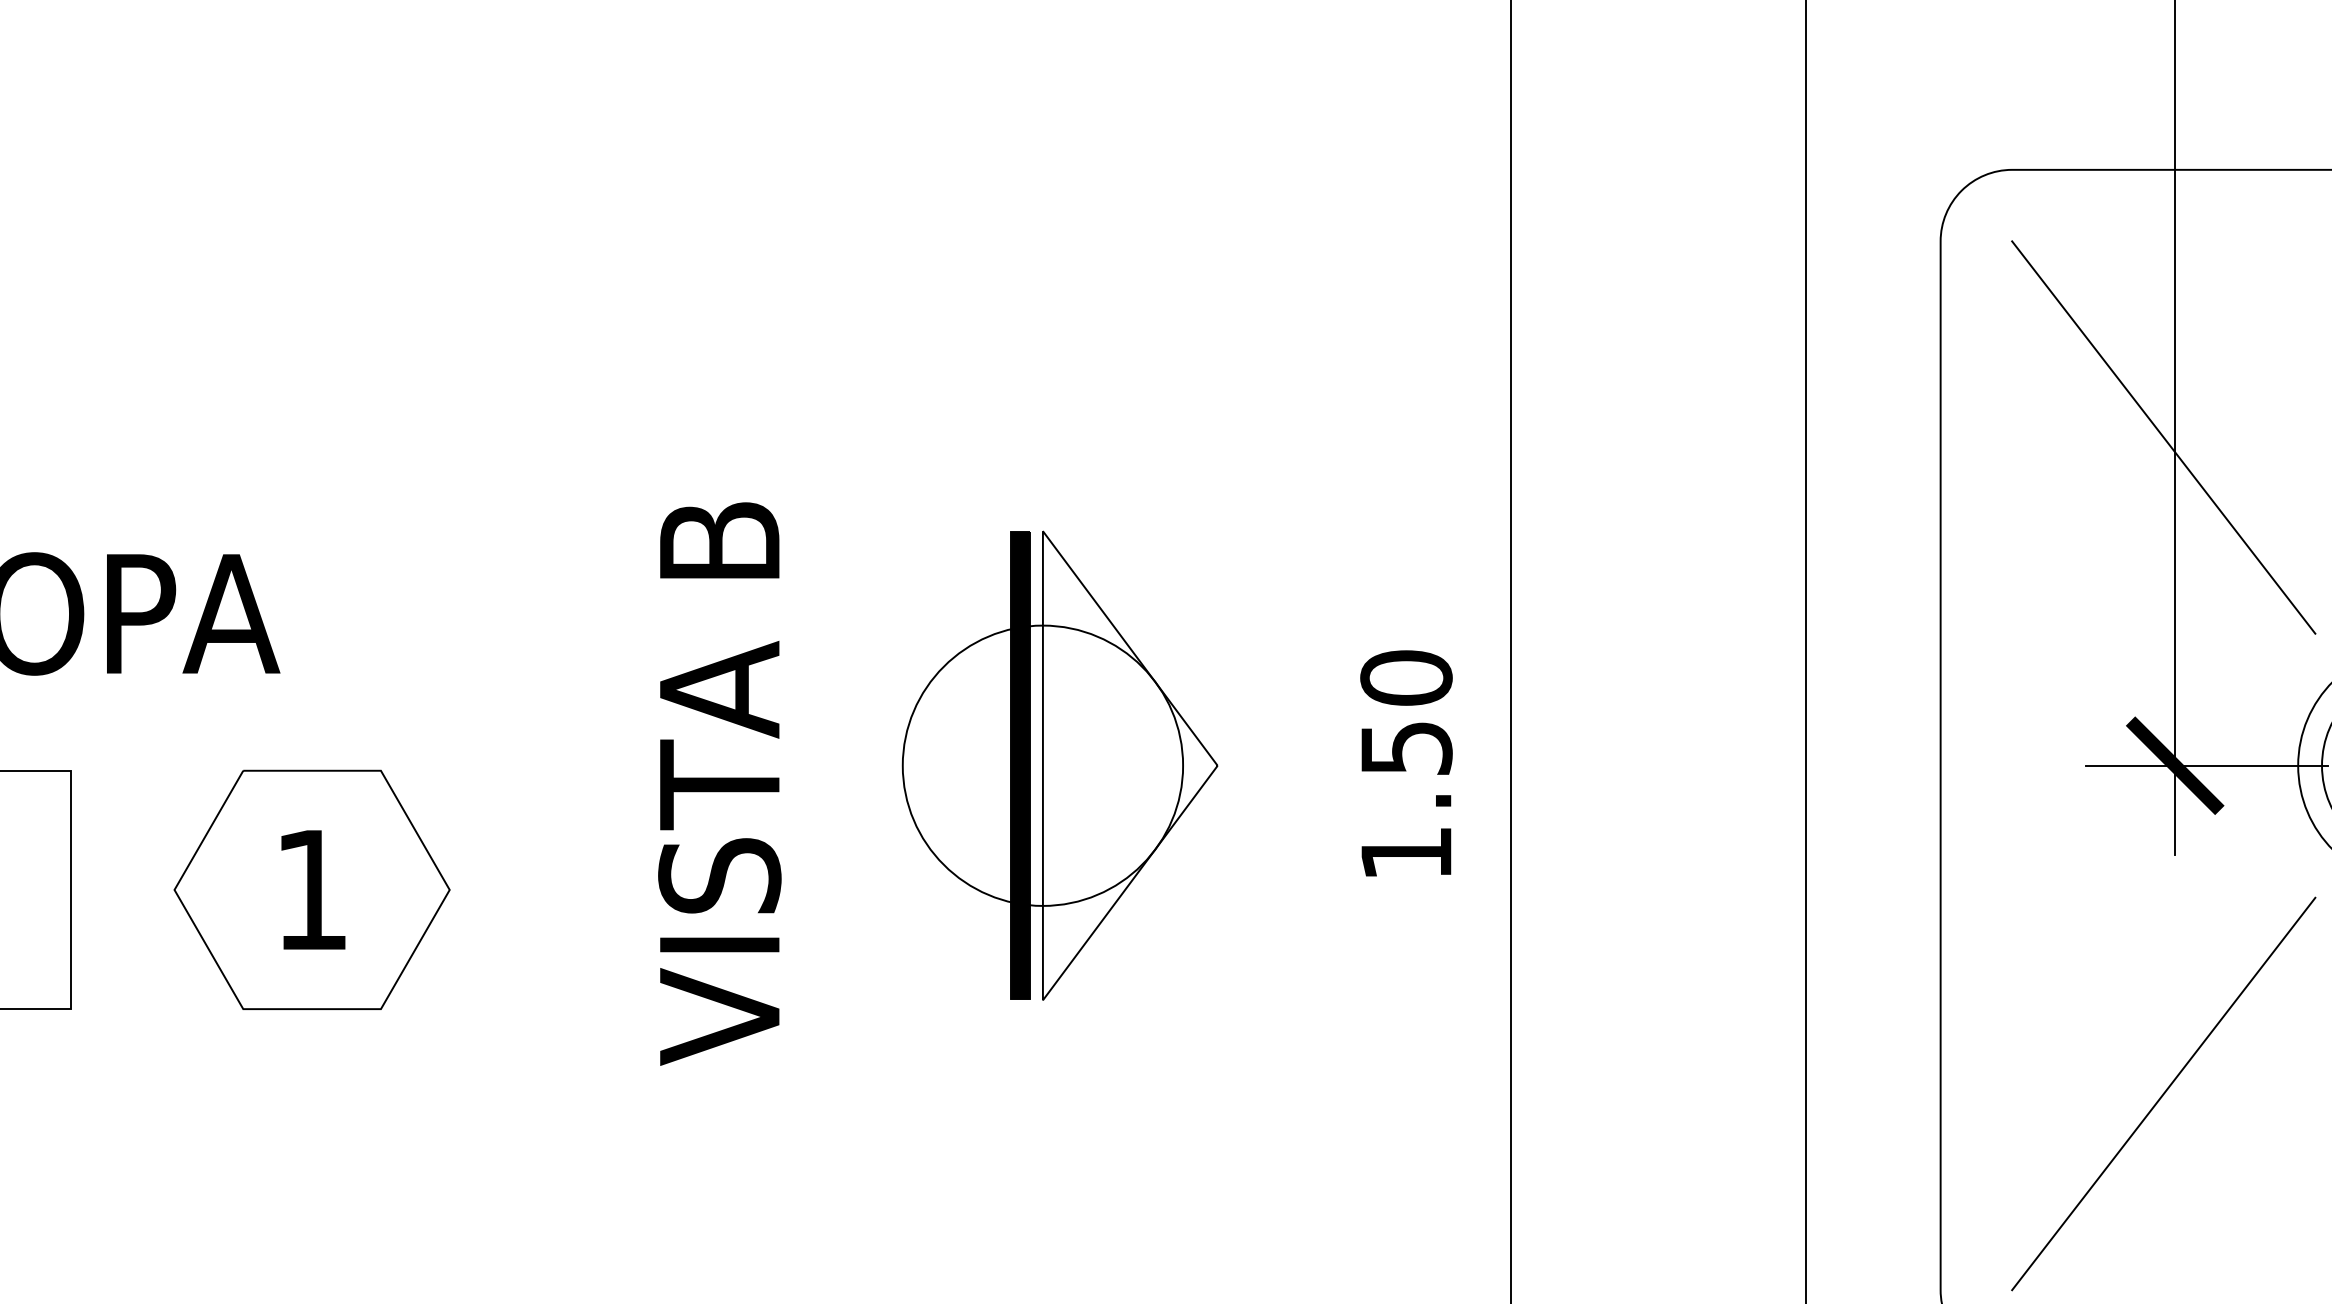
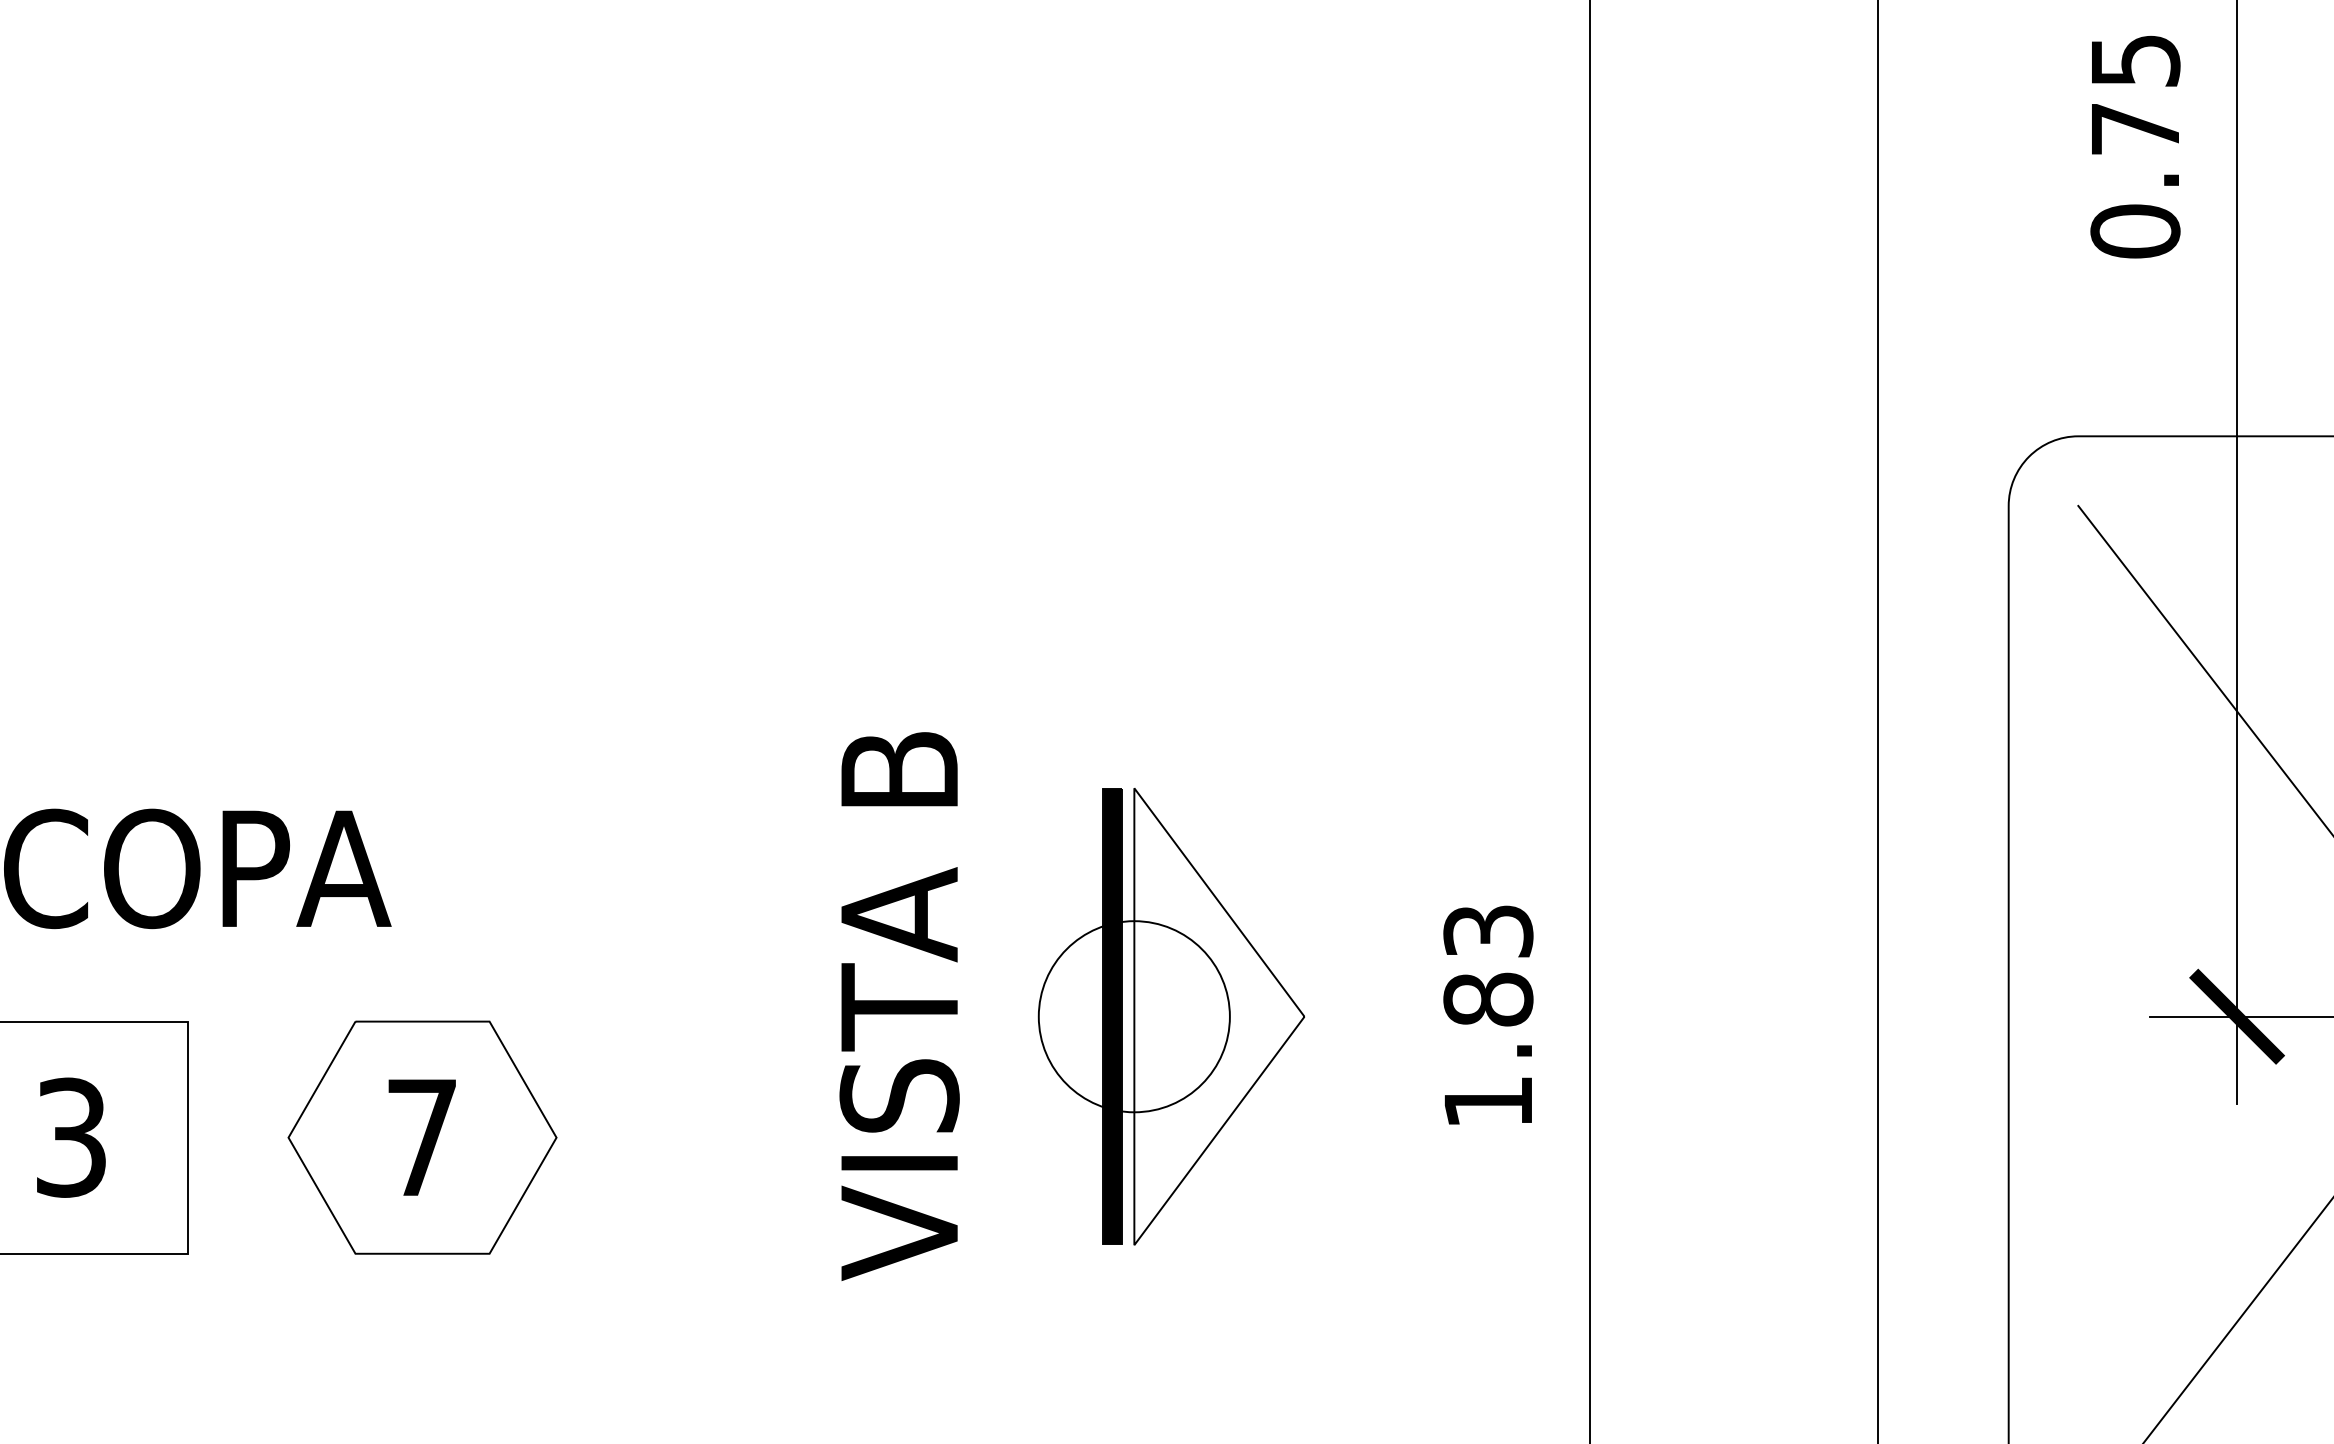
text: (1406, 713) -> (1488, 965), 1.50 -> 1.83
circle: (1042, 765) -> (1133, 1016), size x0.7
text: (719, 784) -> (899, 1006), moved
text: (311, 889) -> (421, 1137), 1 -> 7

